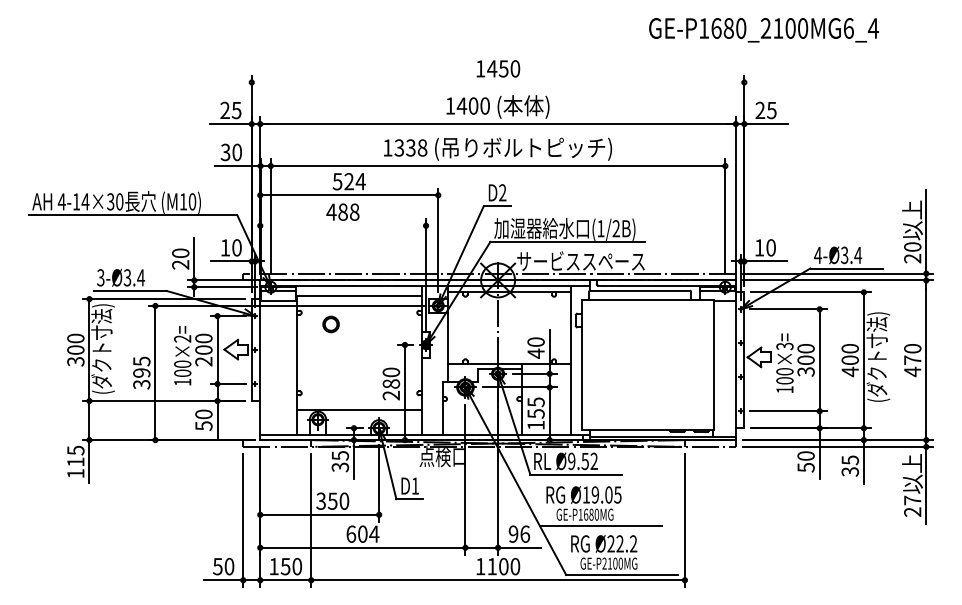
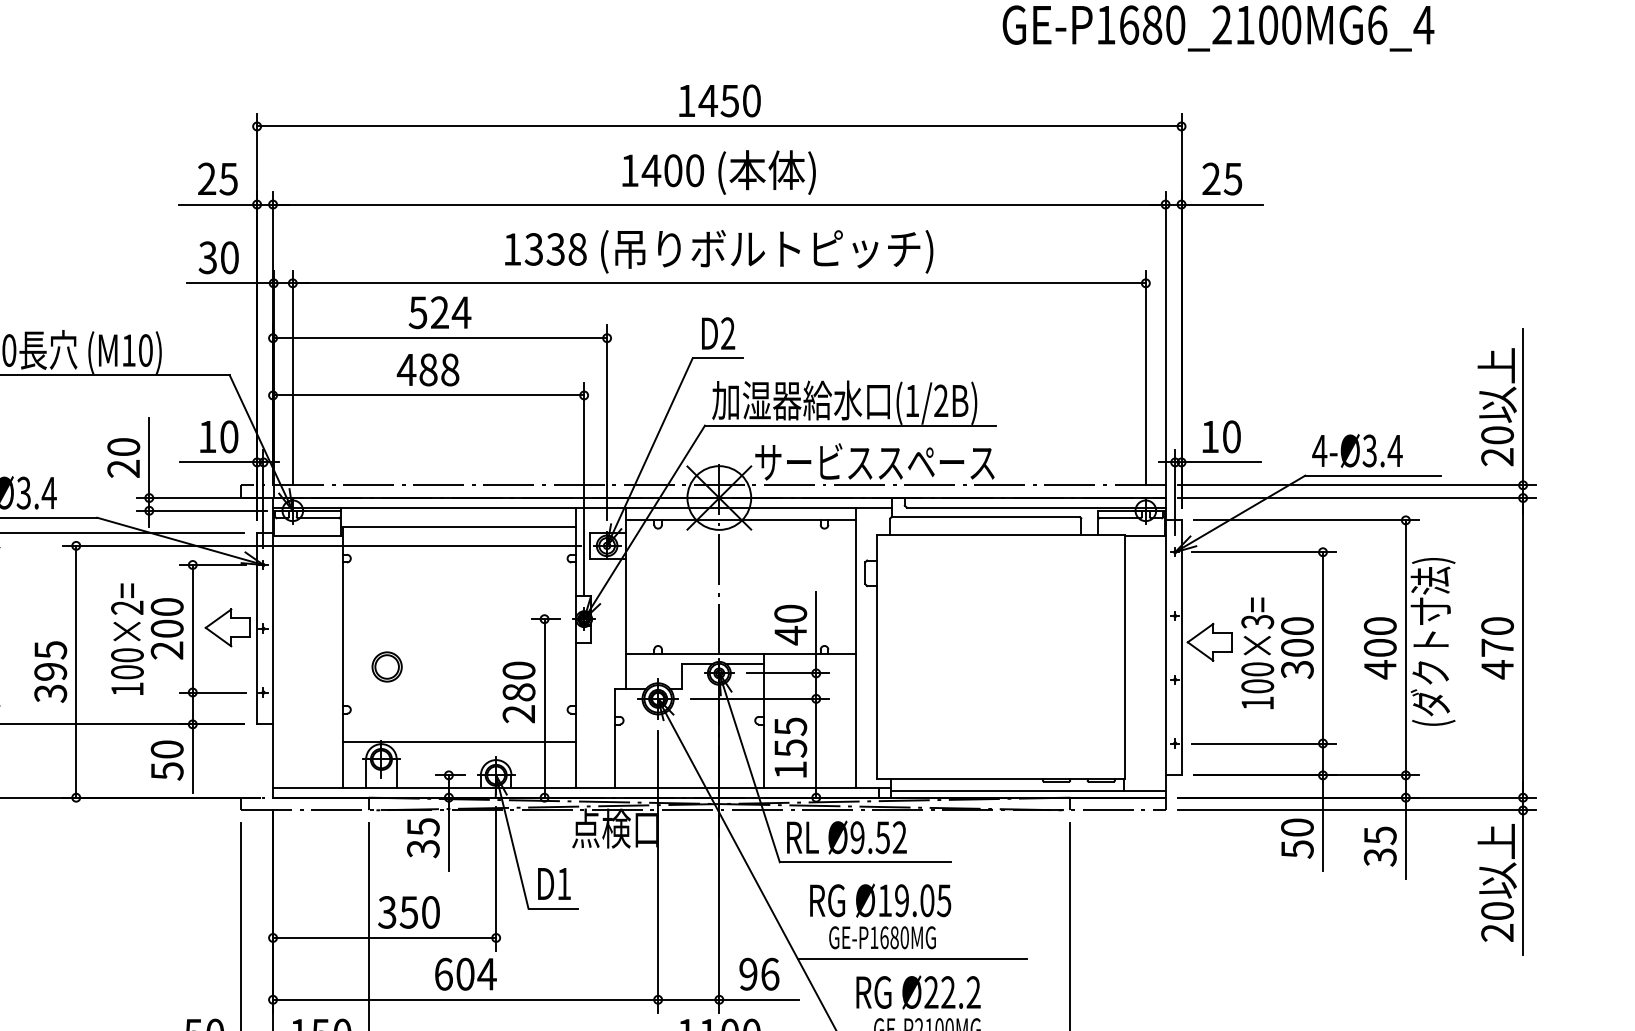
line: (497, 82) -> (718, 126), added
line: (343, 225) -> (429, 394), added
part: (330, 324) -> (386, 667), moved
text: (912, 500) -> (1497, 911), 27 -> 20

